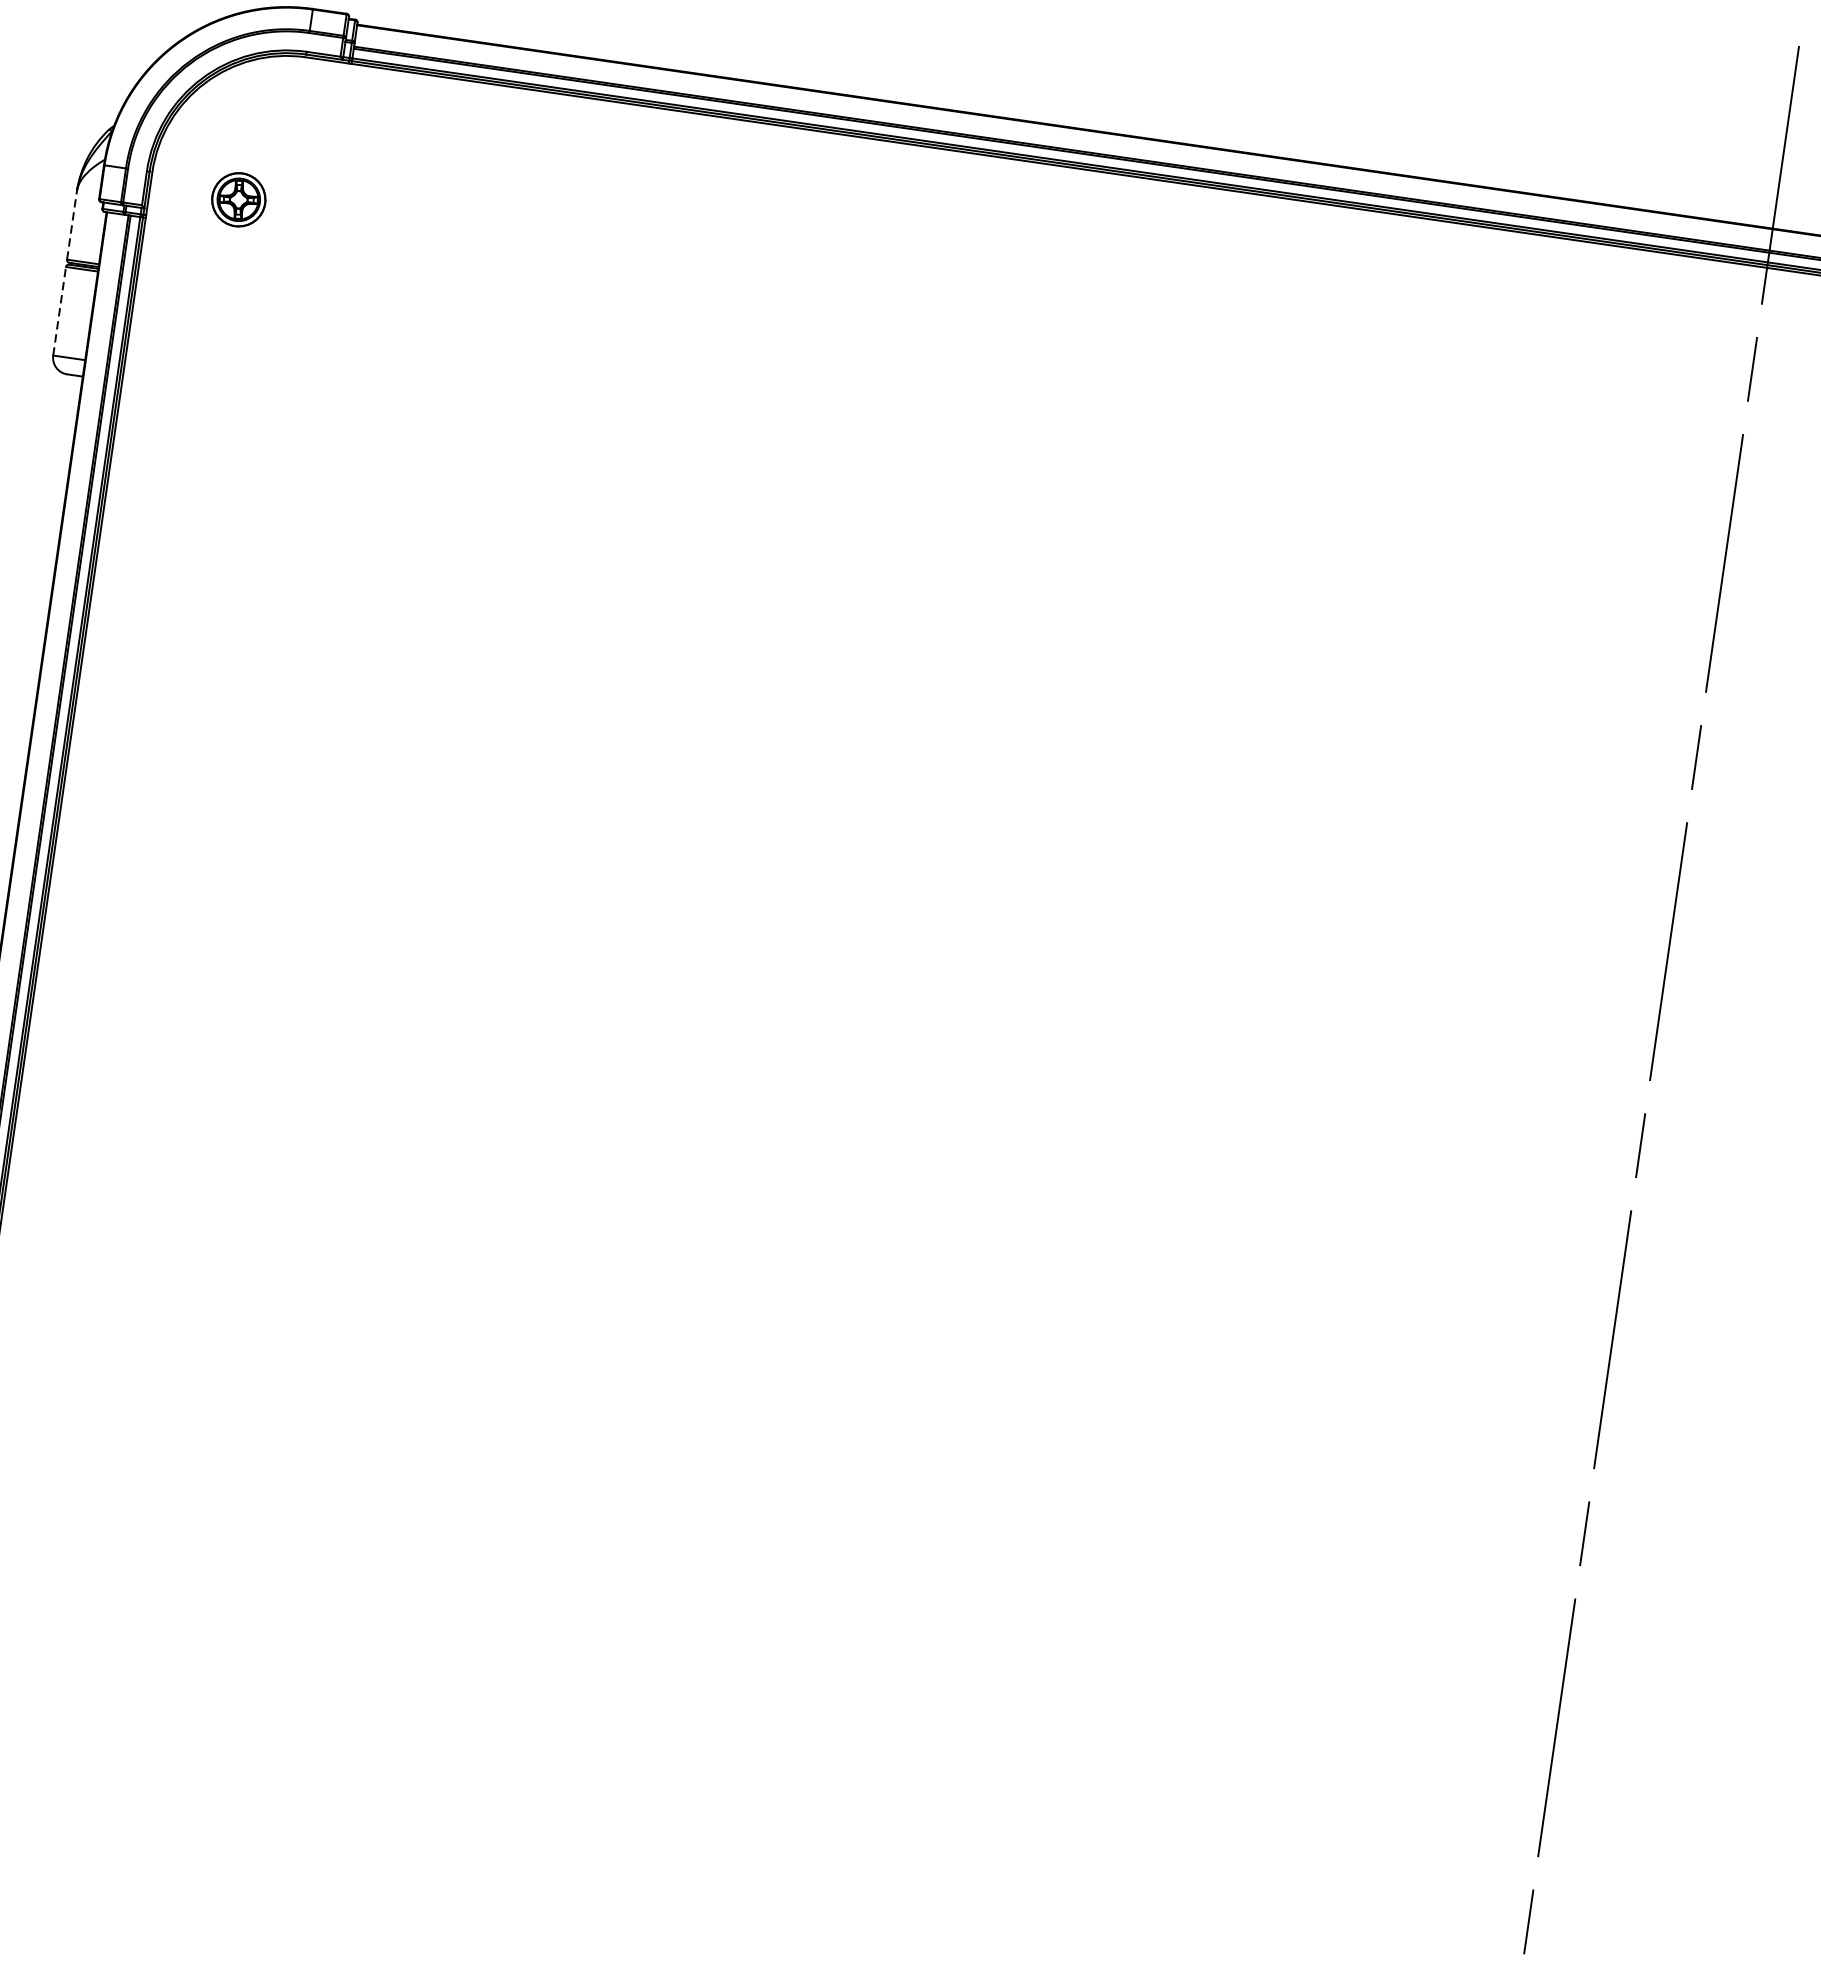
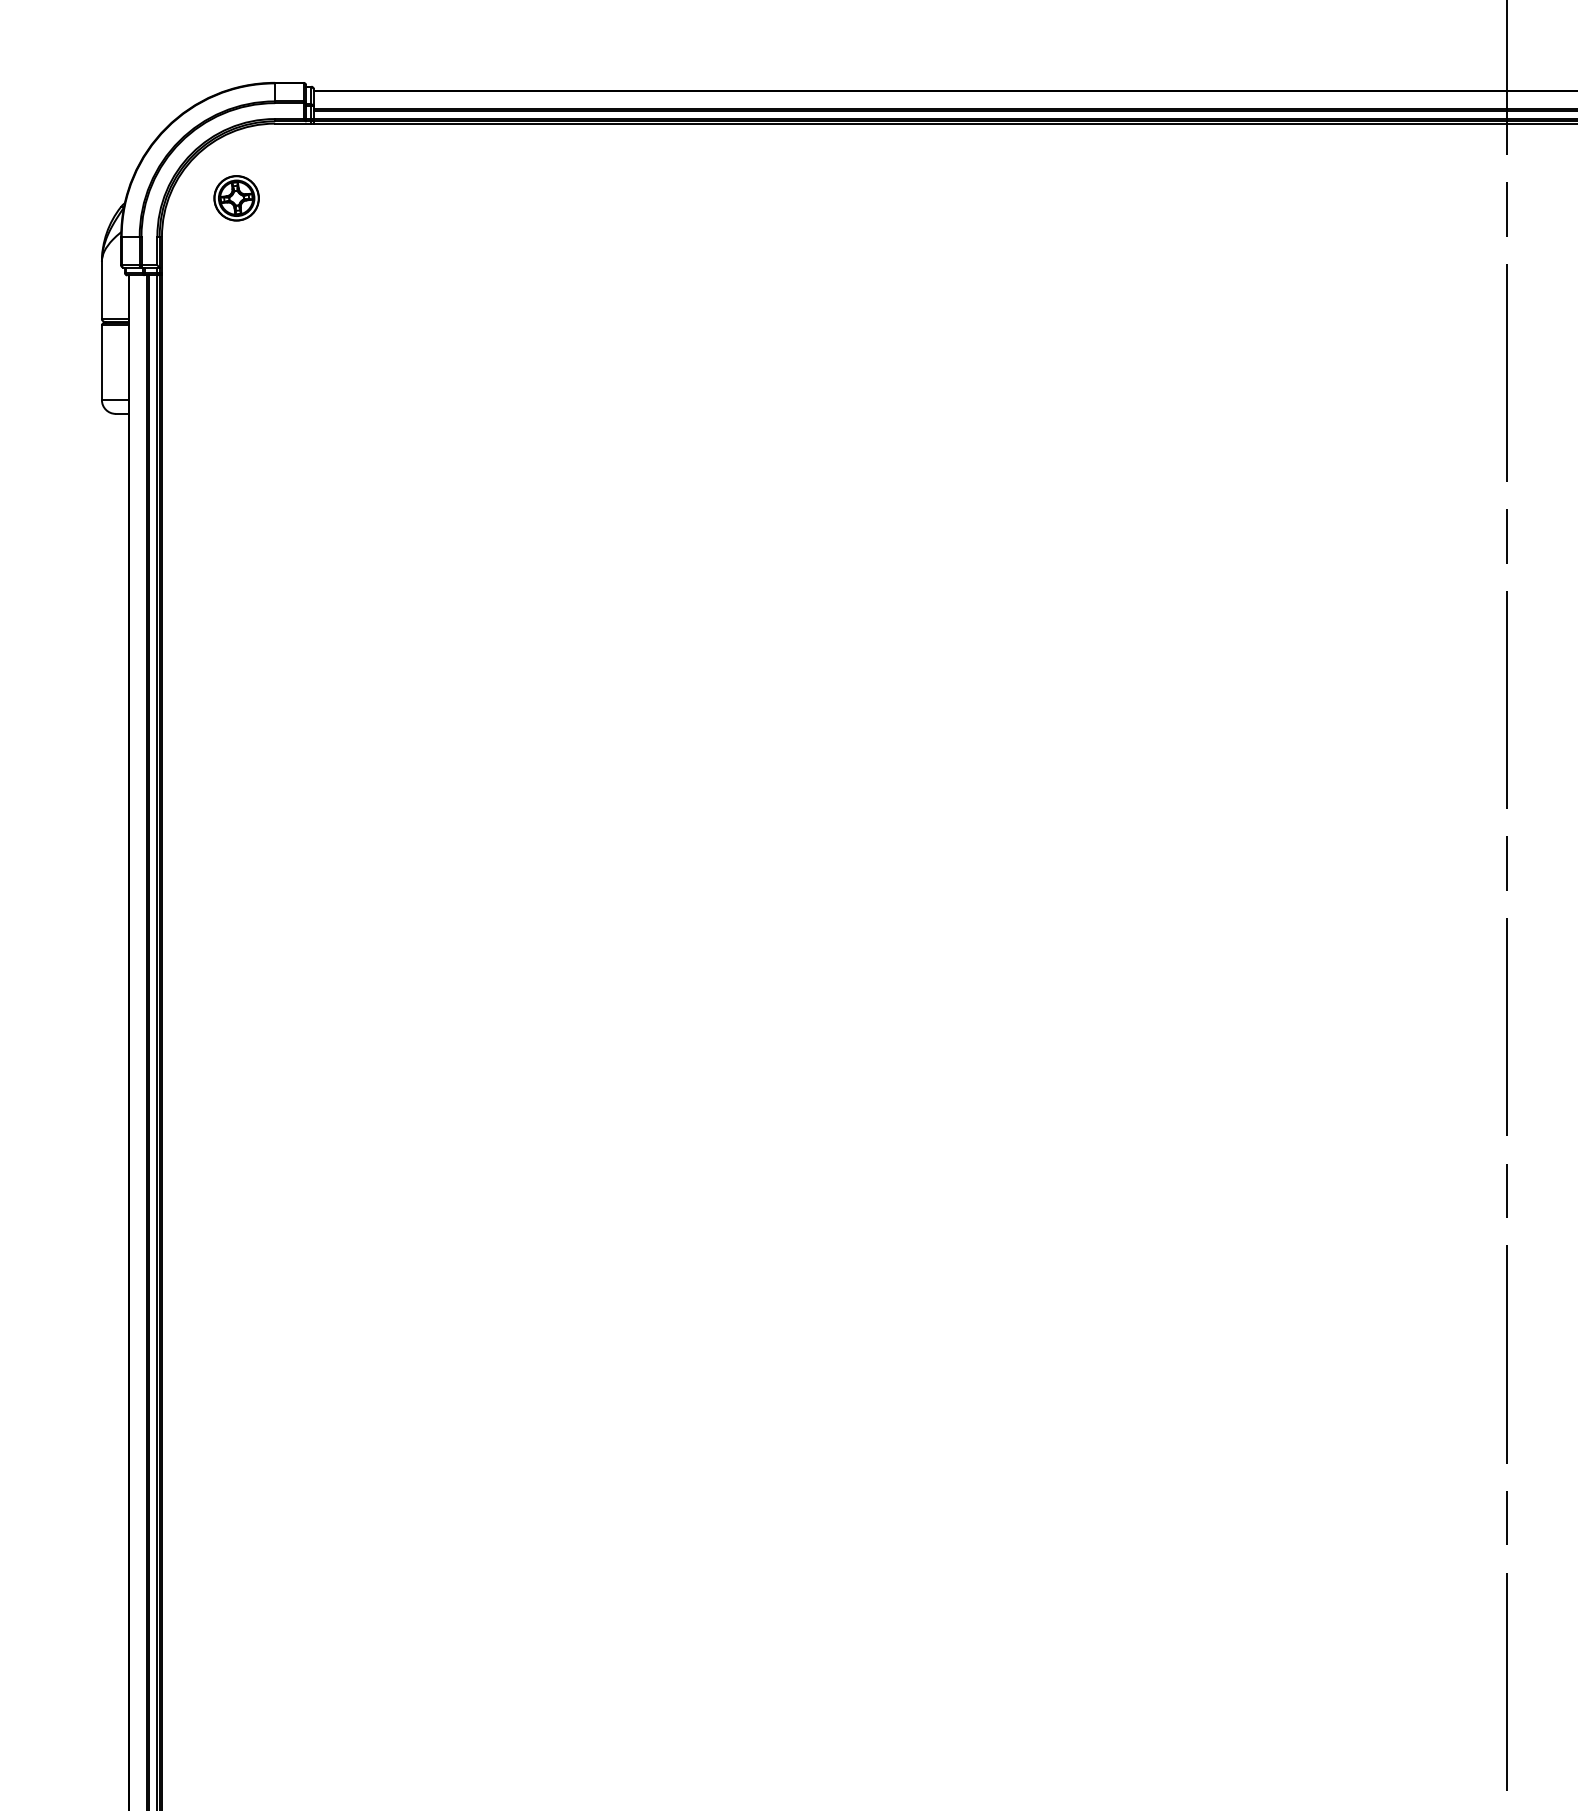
part: (238, 199) -> (236, 198), moved
line: (71, 225) -> (101, 290), dashed -> solid
line: (59, 310) -> (101, 362), dashed -> solid

